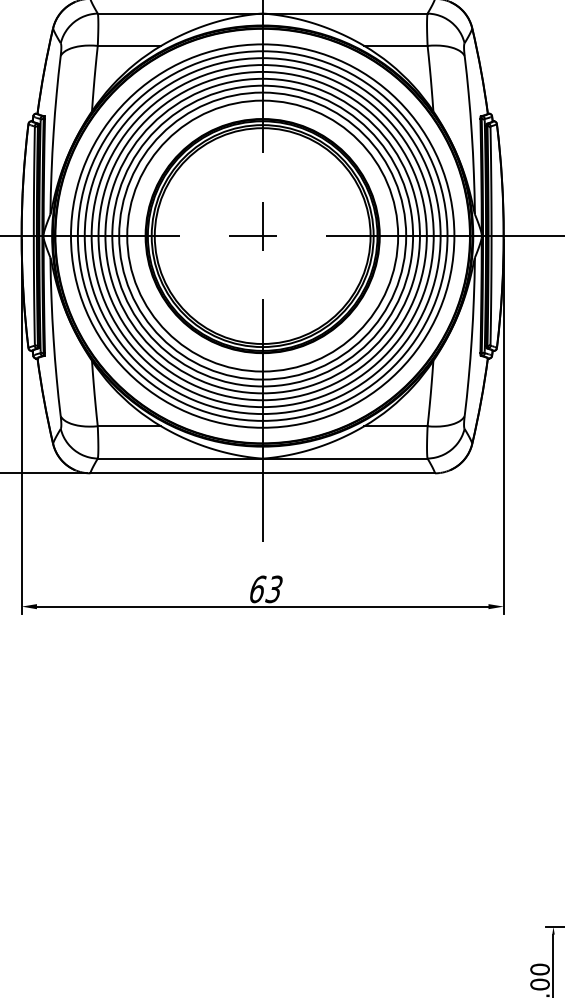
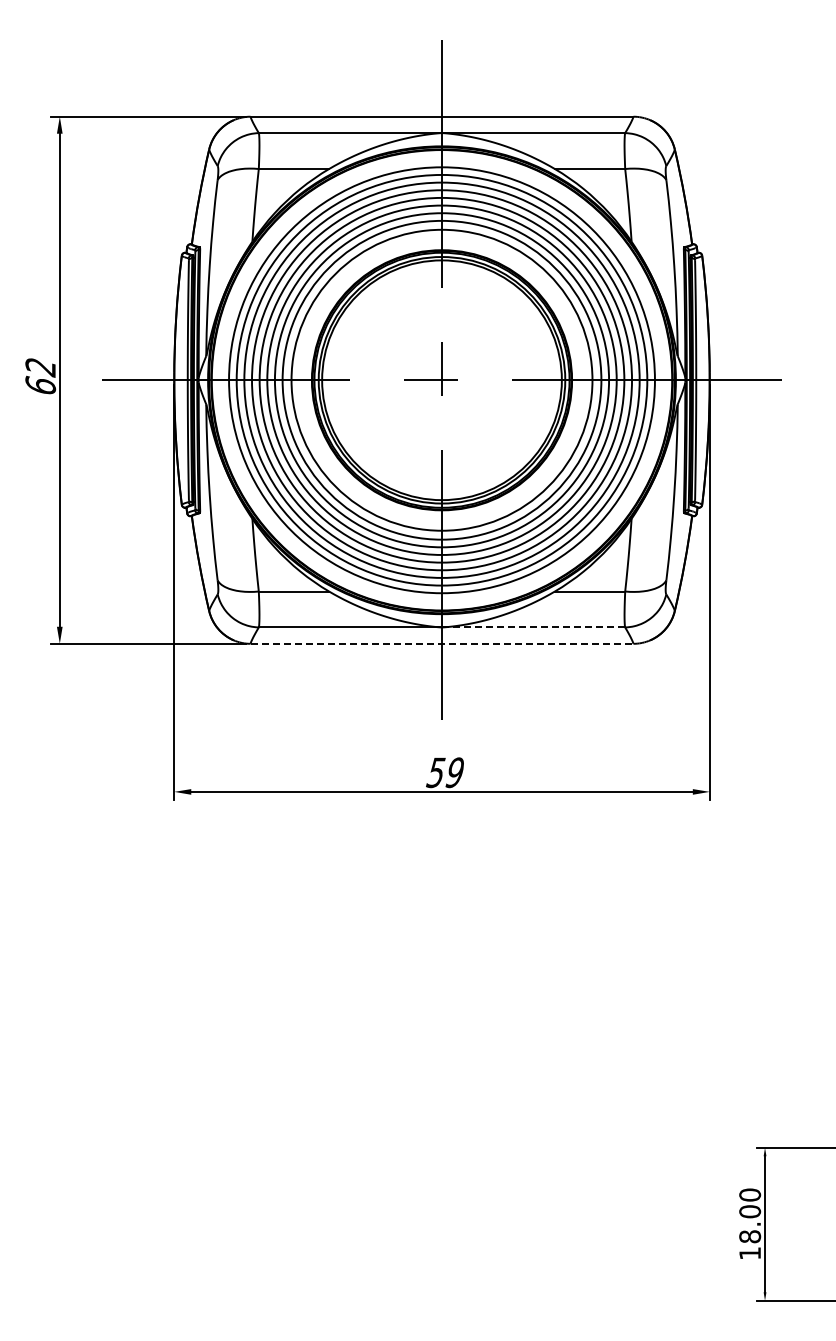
line: (345, 458) -> (533, 627), solid -> dashed
line: (263, 473) -> (442, 643), solid -> dashed
text: (265, 589) -> (445, 772), 63 -> 59

